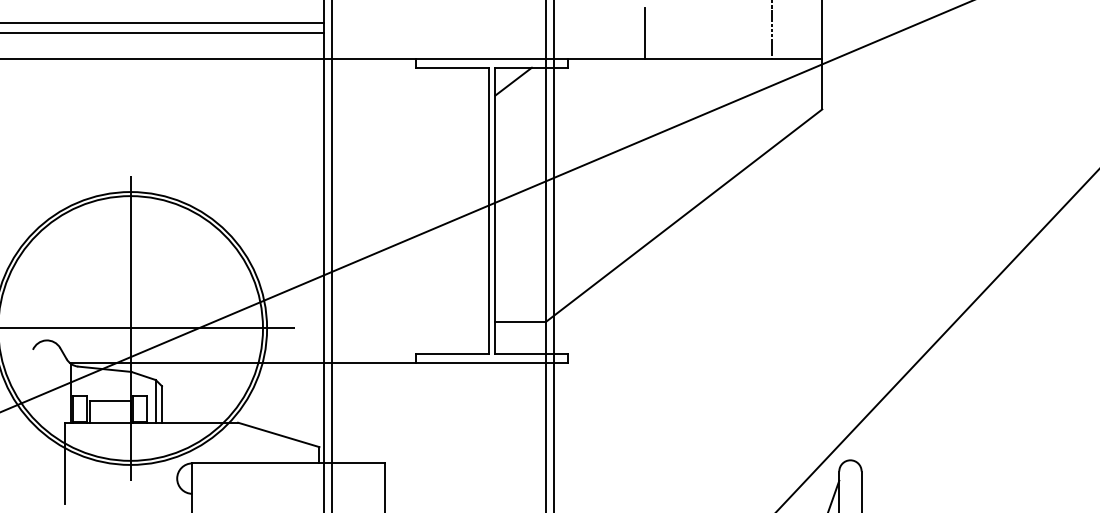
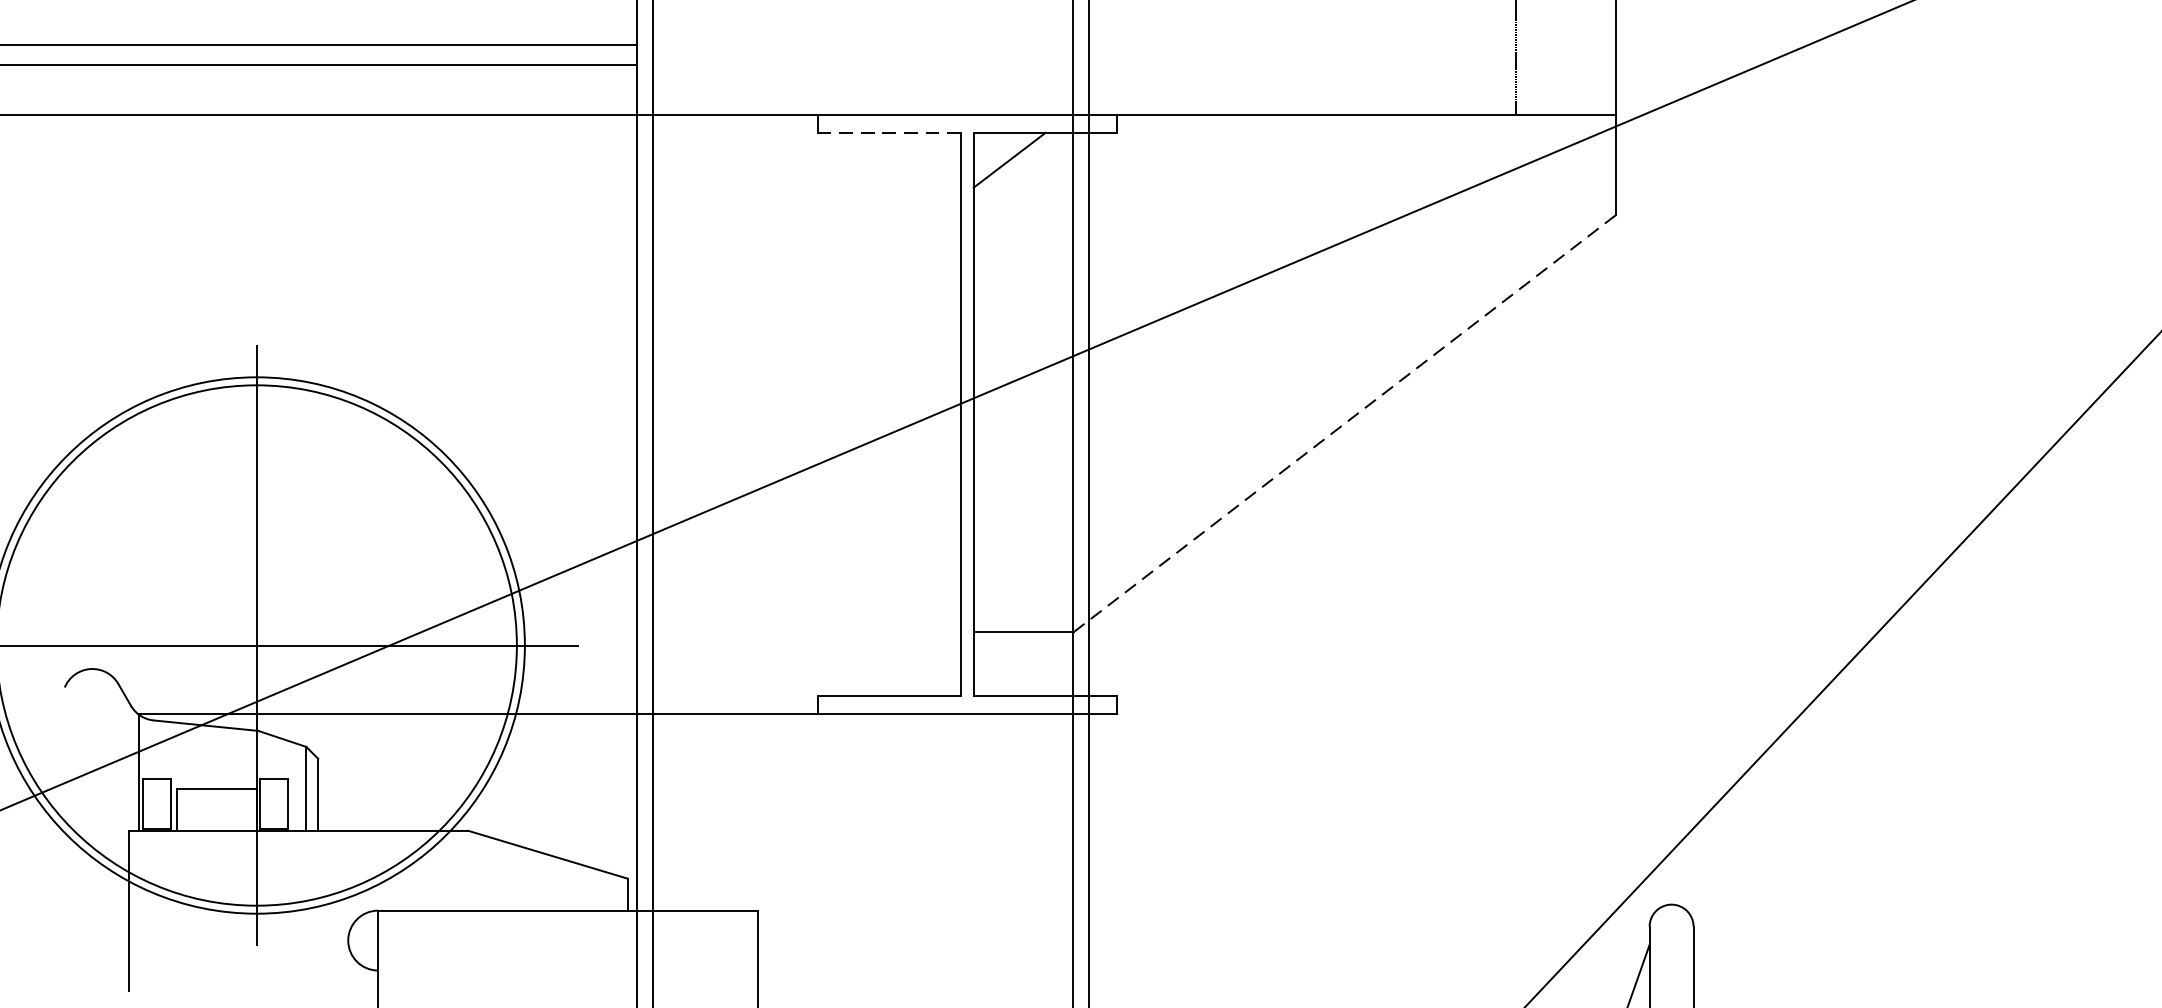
line: (644, 32) -> (1266, 63), removed
line: (452, 67) -> (889, 132), solid -> dashed
line: (684, 215) -> (1345, 423), solid -> dashed

